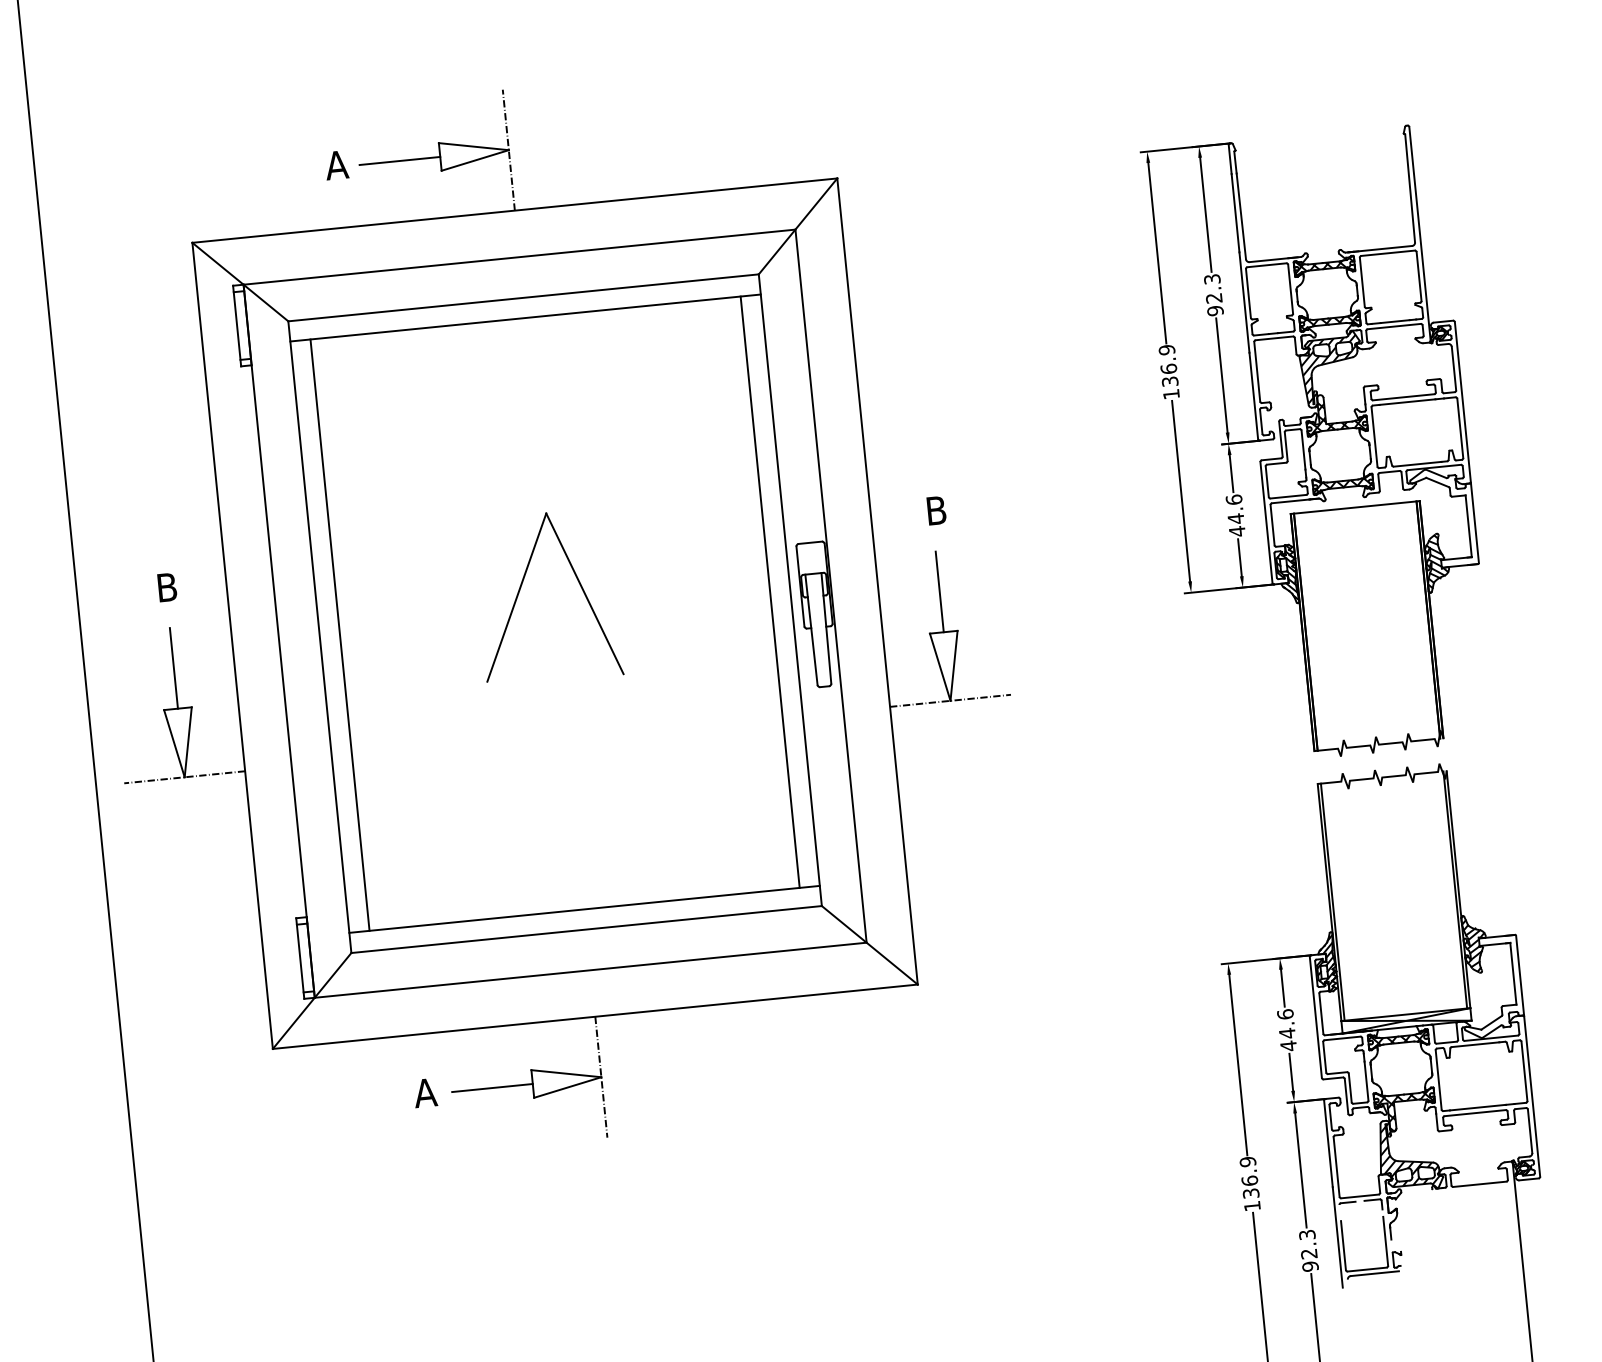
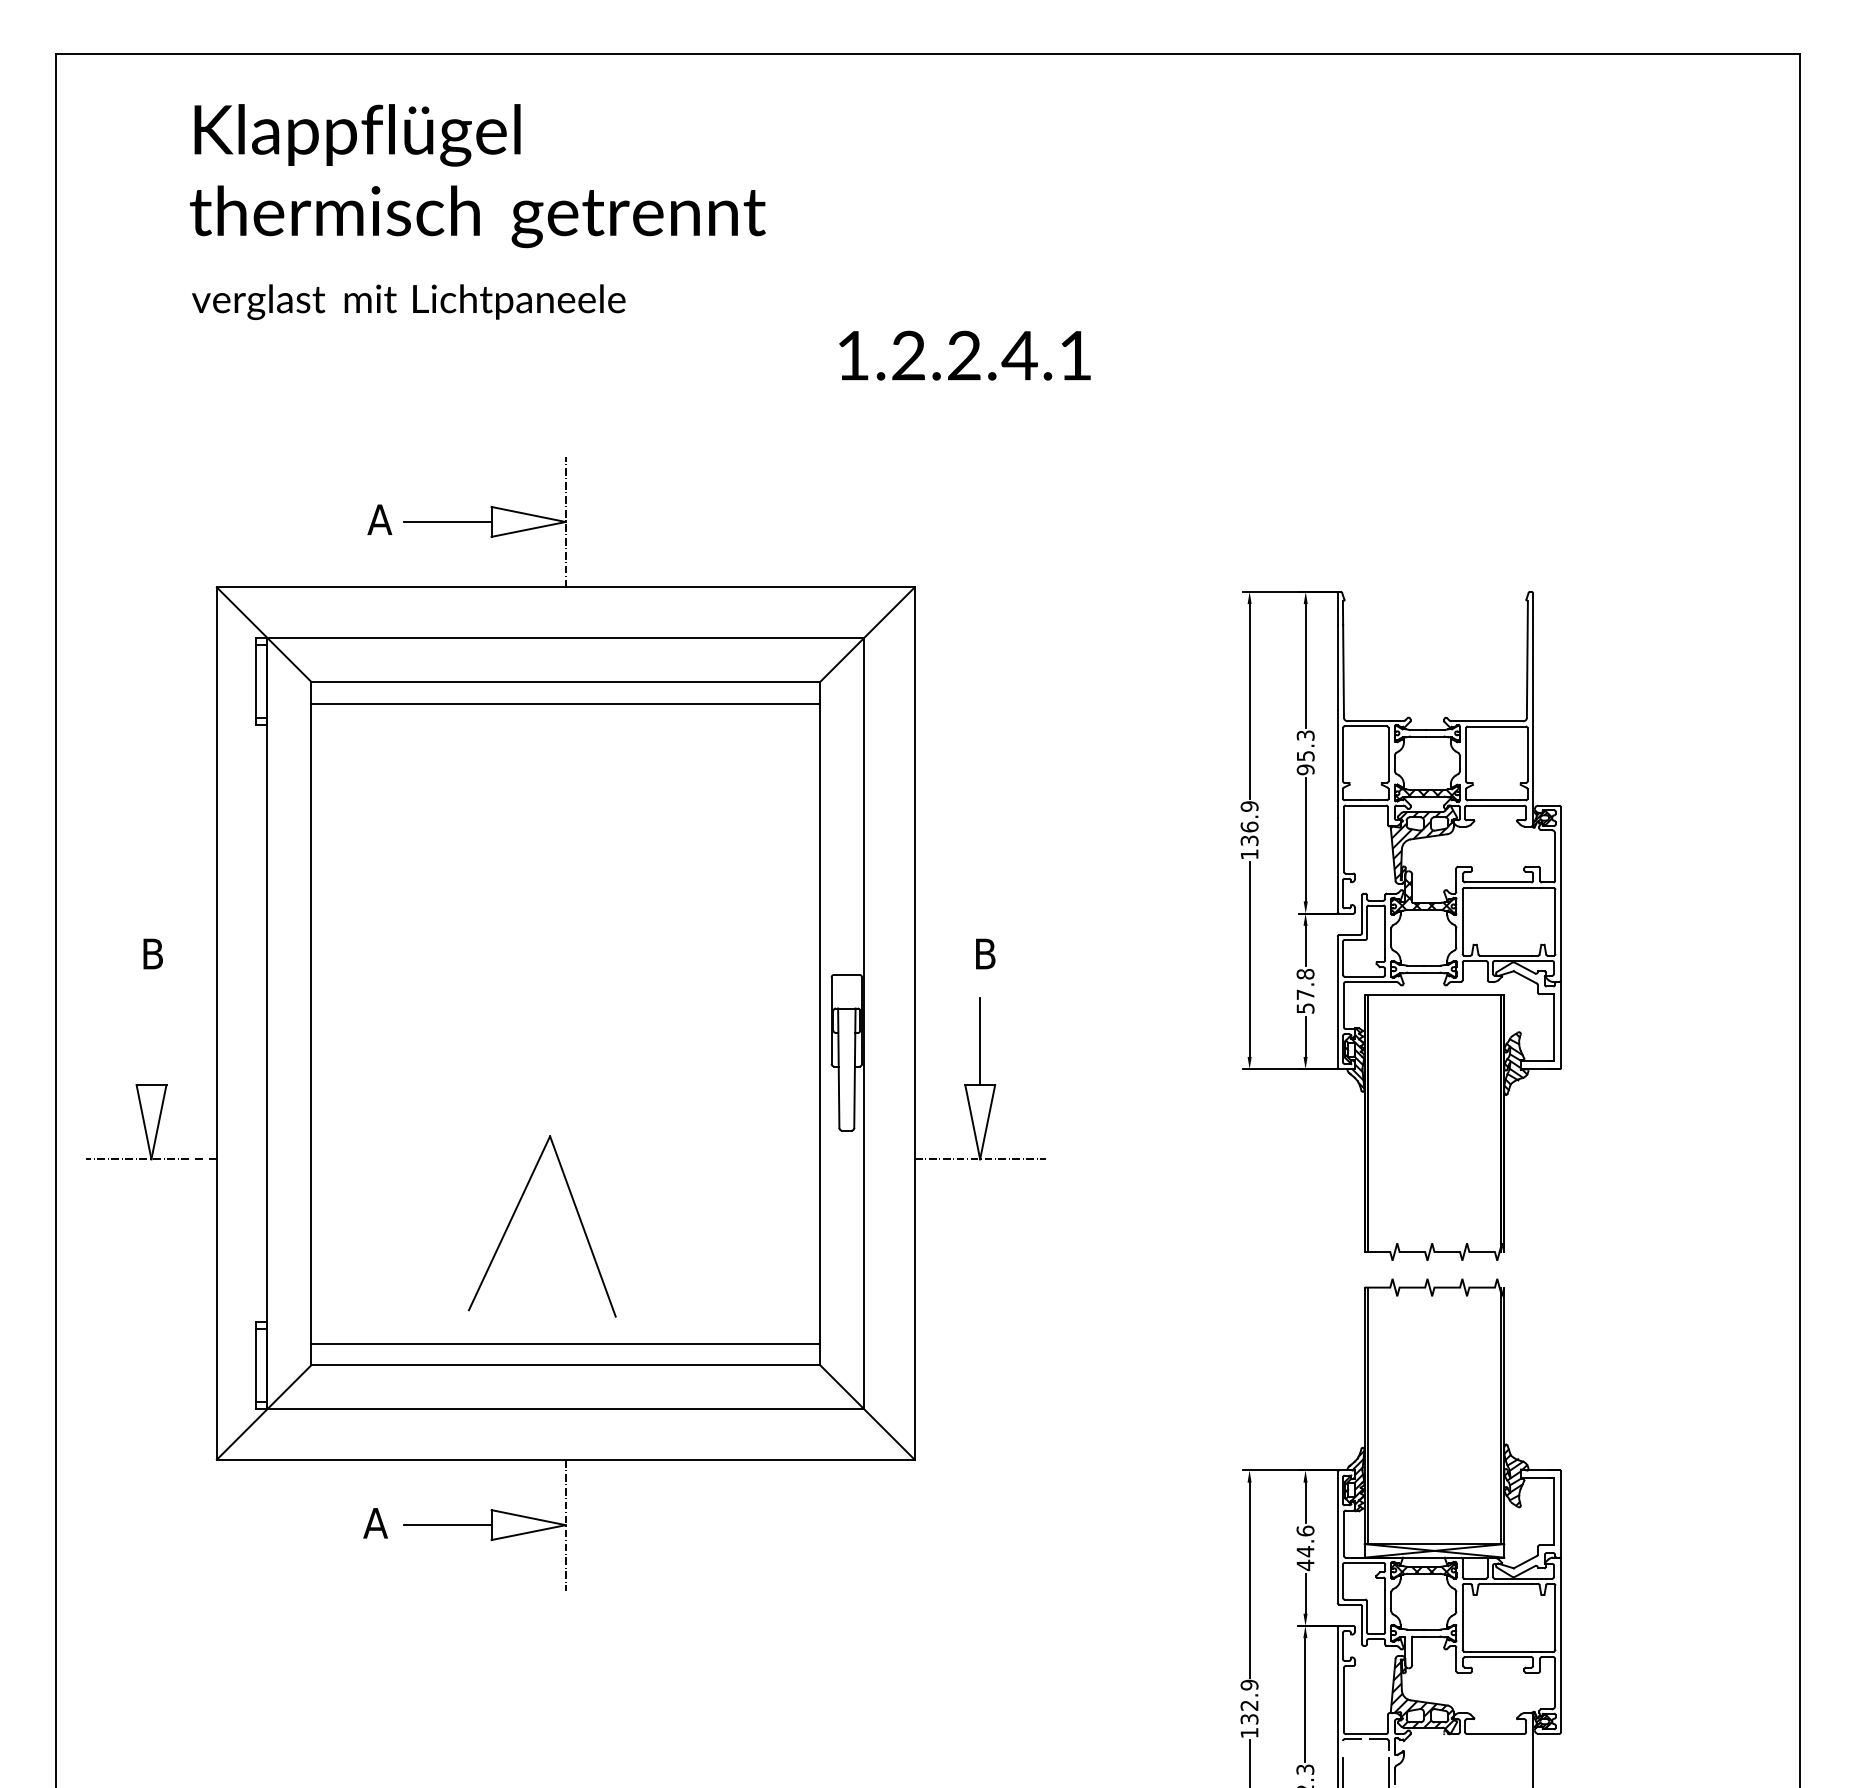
hatch: (1323, 266) -> (1426, 733), removed
text: (1214, 298) -> (1305, 756), 92.3 -> 95.3
hatch: (1342, 485) -> (1423, 970), removed
text: (1235, 515) -> (1305, 991), 44.6 -> 57.8
part: (521, 588) -> (515, 1213), moved
line: (770, 592) -> (798, 1023), removed
line: (340, 635) -> (333, 1023), removed
line: (173, 668) -> (151, 1041), removed
hatch: (1405, 1110) -> (1423, 1646), removed
text: (1249, 1180) -> (1249, 1705), 136.9 -> 132.9

